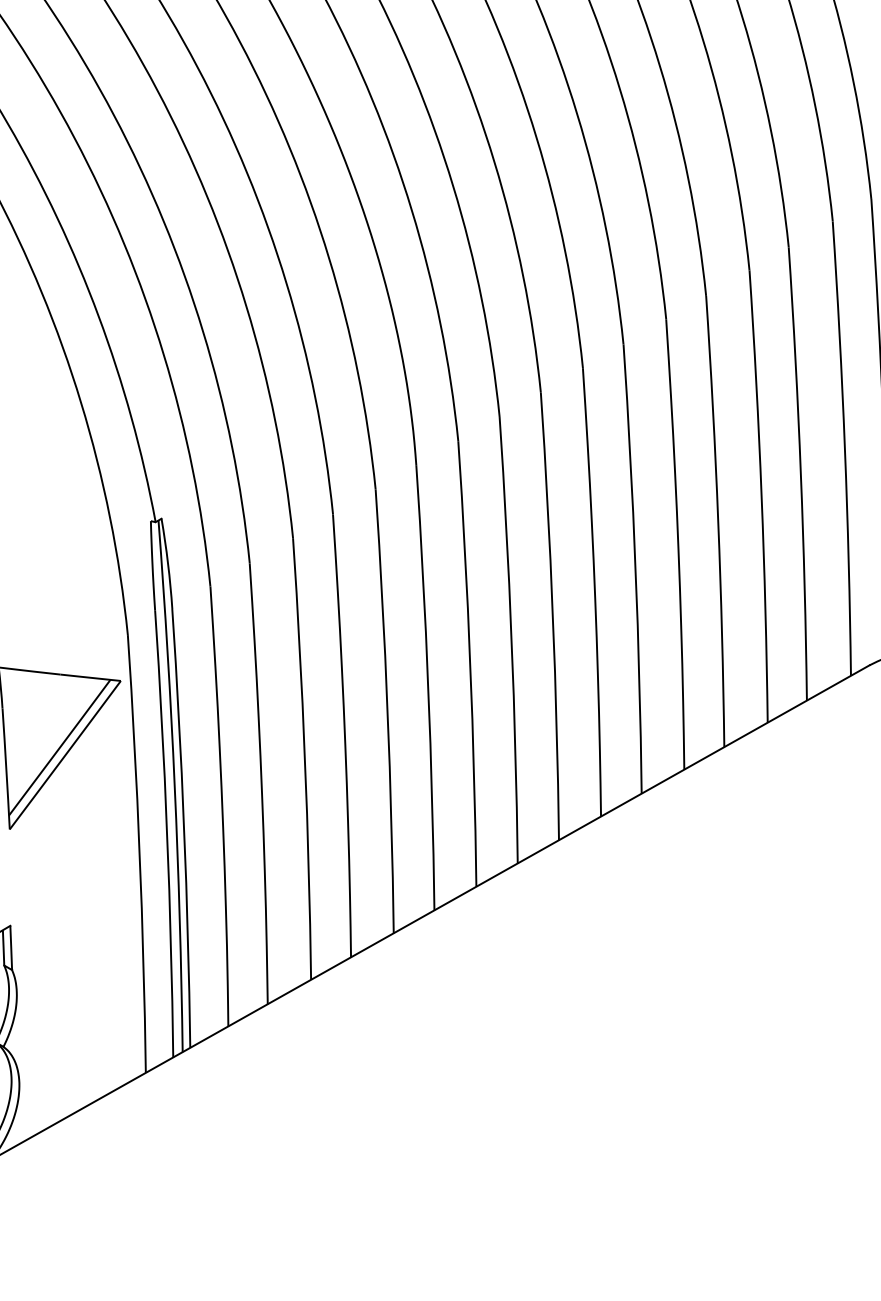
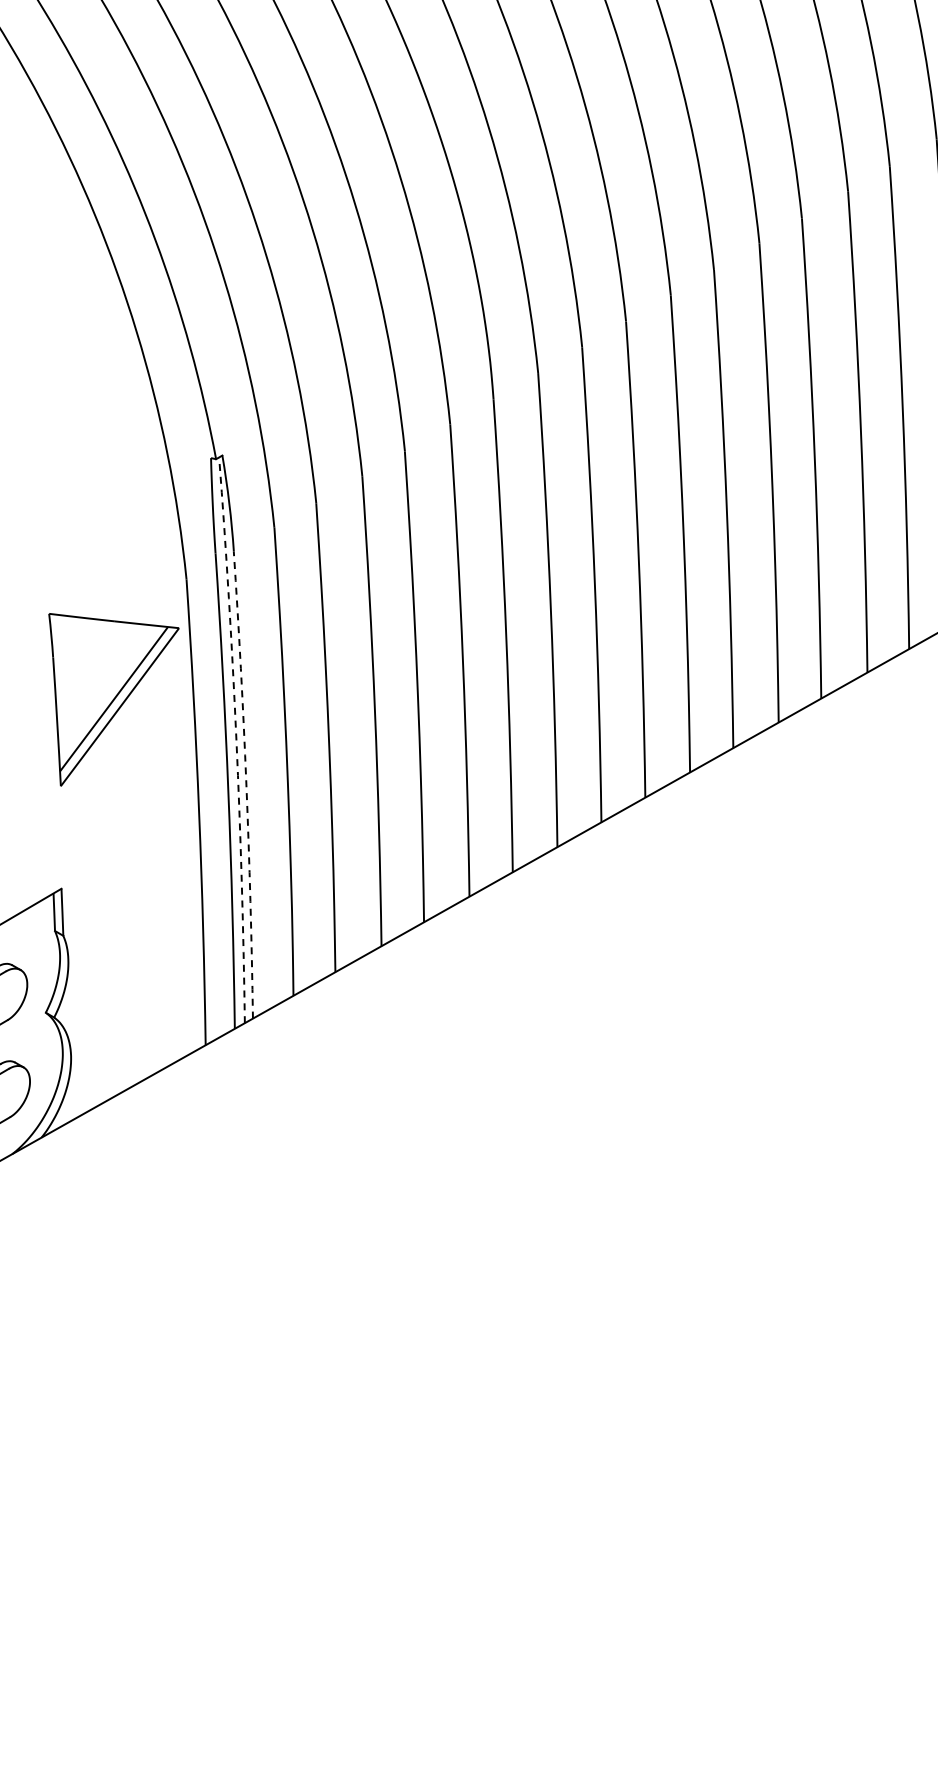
arc: (174, 786) -> (236, 740), solid -> dashed
arc: (184, 827) -> (246, 784), solid -> dashed

